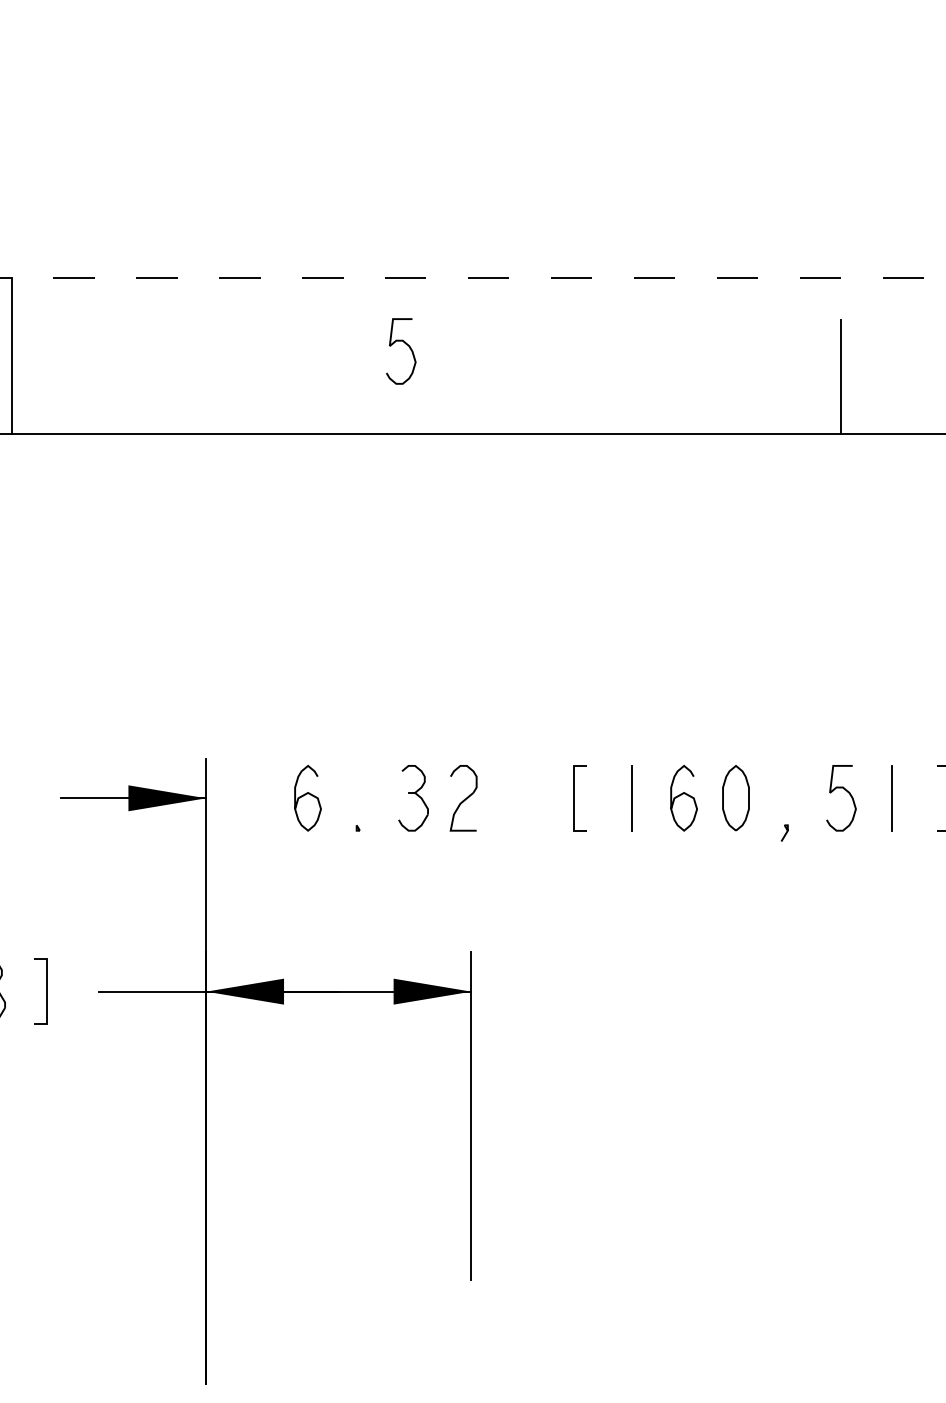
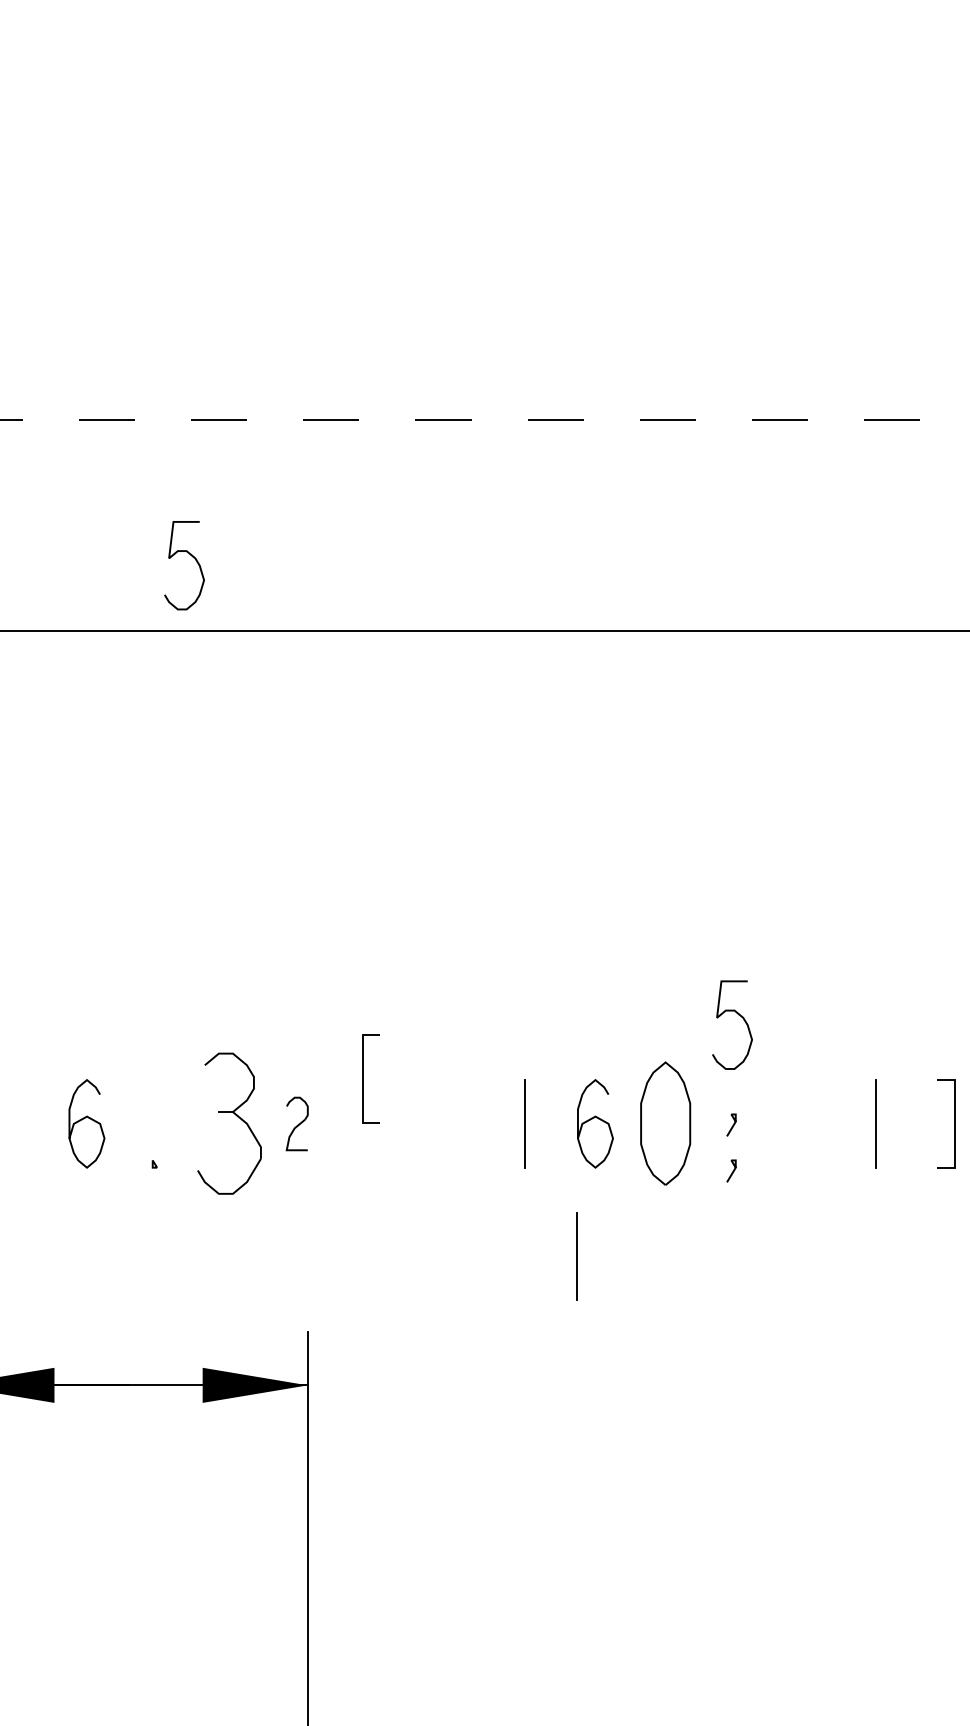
curve: (406, 345) -> (191, 557), moved
line: (841, 376) -> (808, 553), removed
curve: (847, 792) -> (740, 1017), moved
part: (413, 798) -> (229, 1124), size x1.6
part: (463, 798) -> (297, 1124), size x0.6
line: (574, 798) -> (363, 1079), moved
part: (735, 798) -> (664, 1124), size x1.4
line: (785, 798) -> (732, 1124), added
line: (669, 896) -> (575, 1256), added

